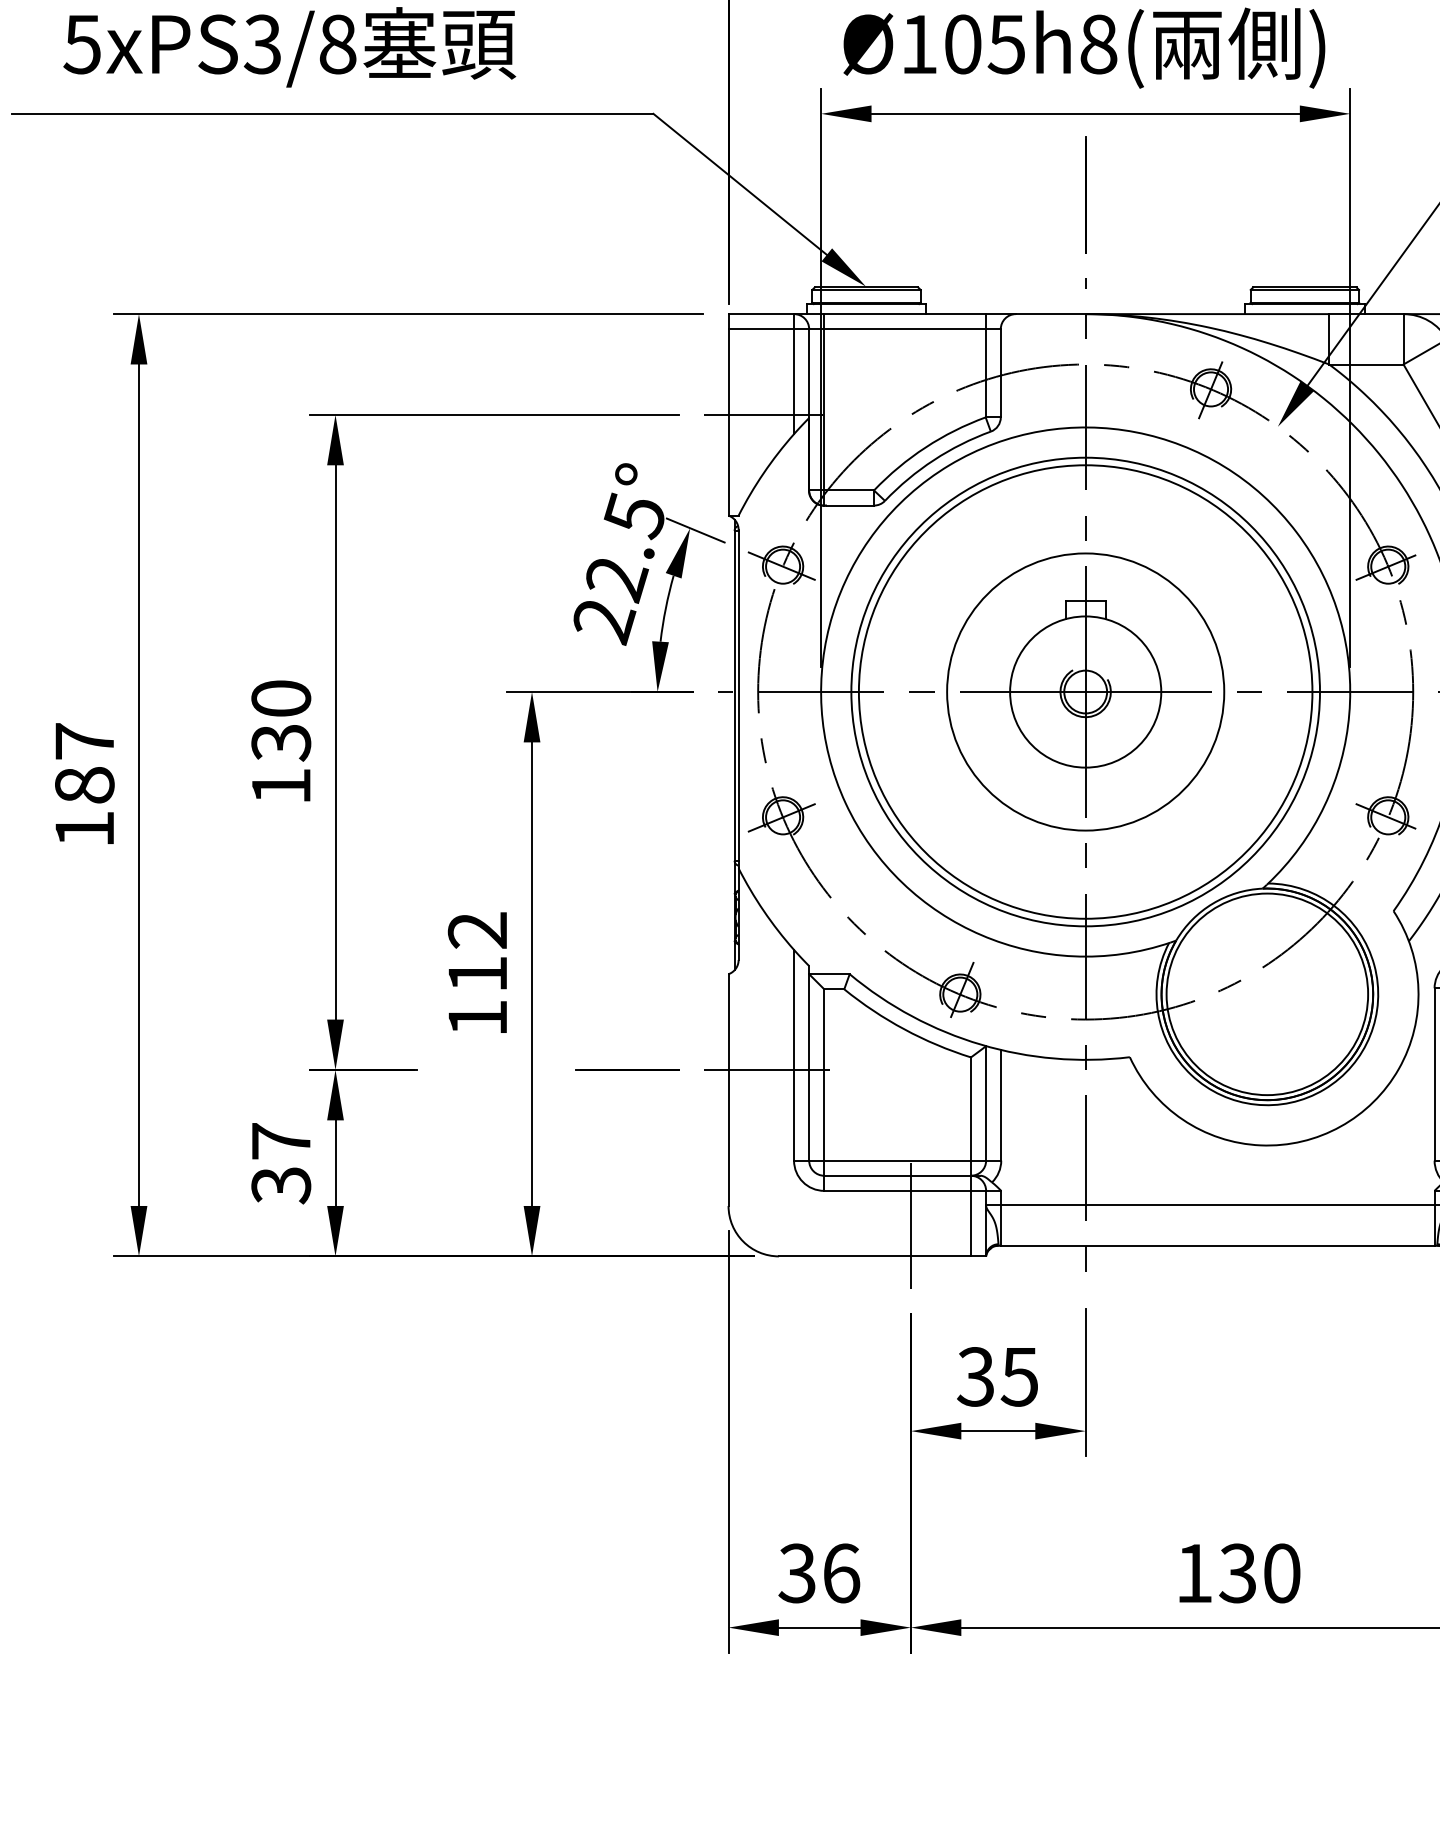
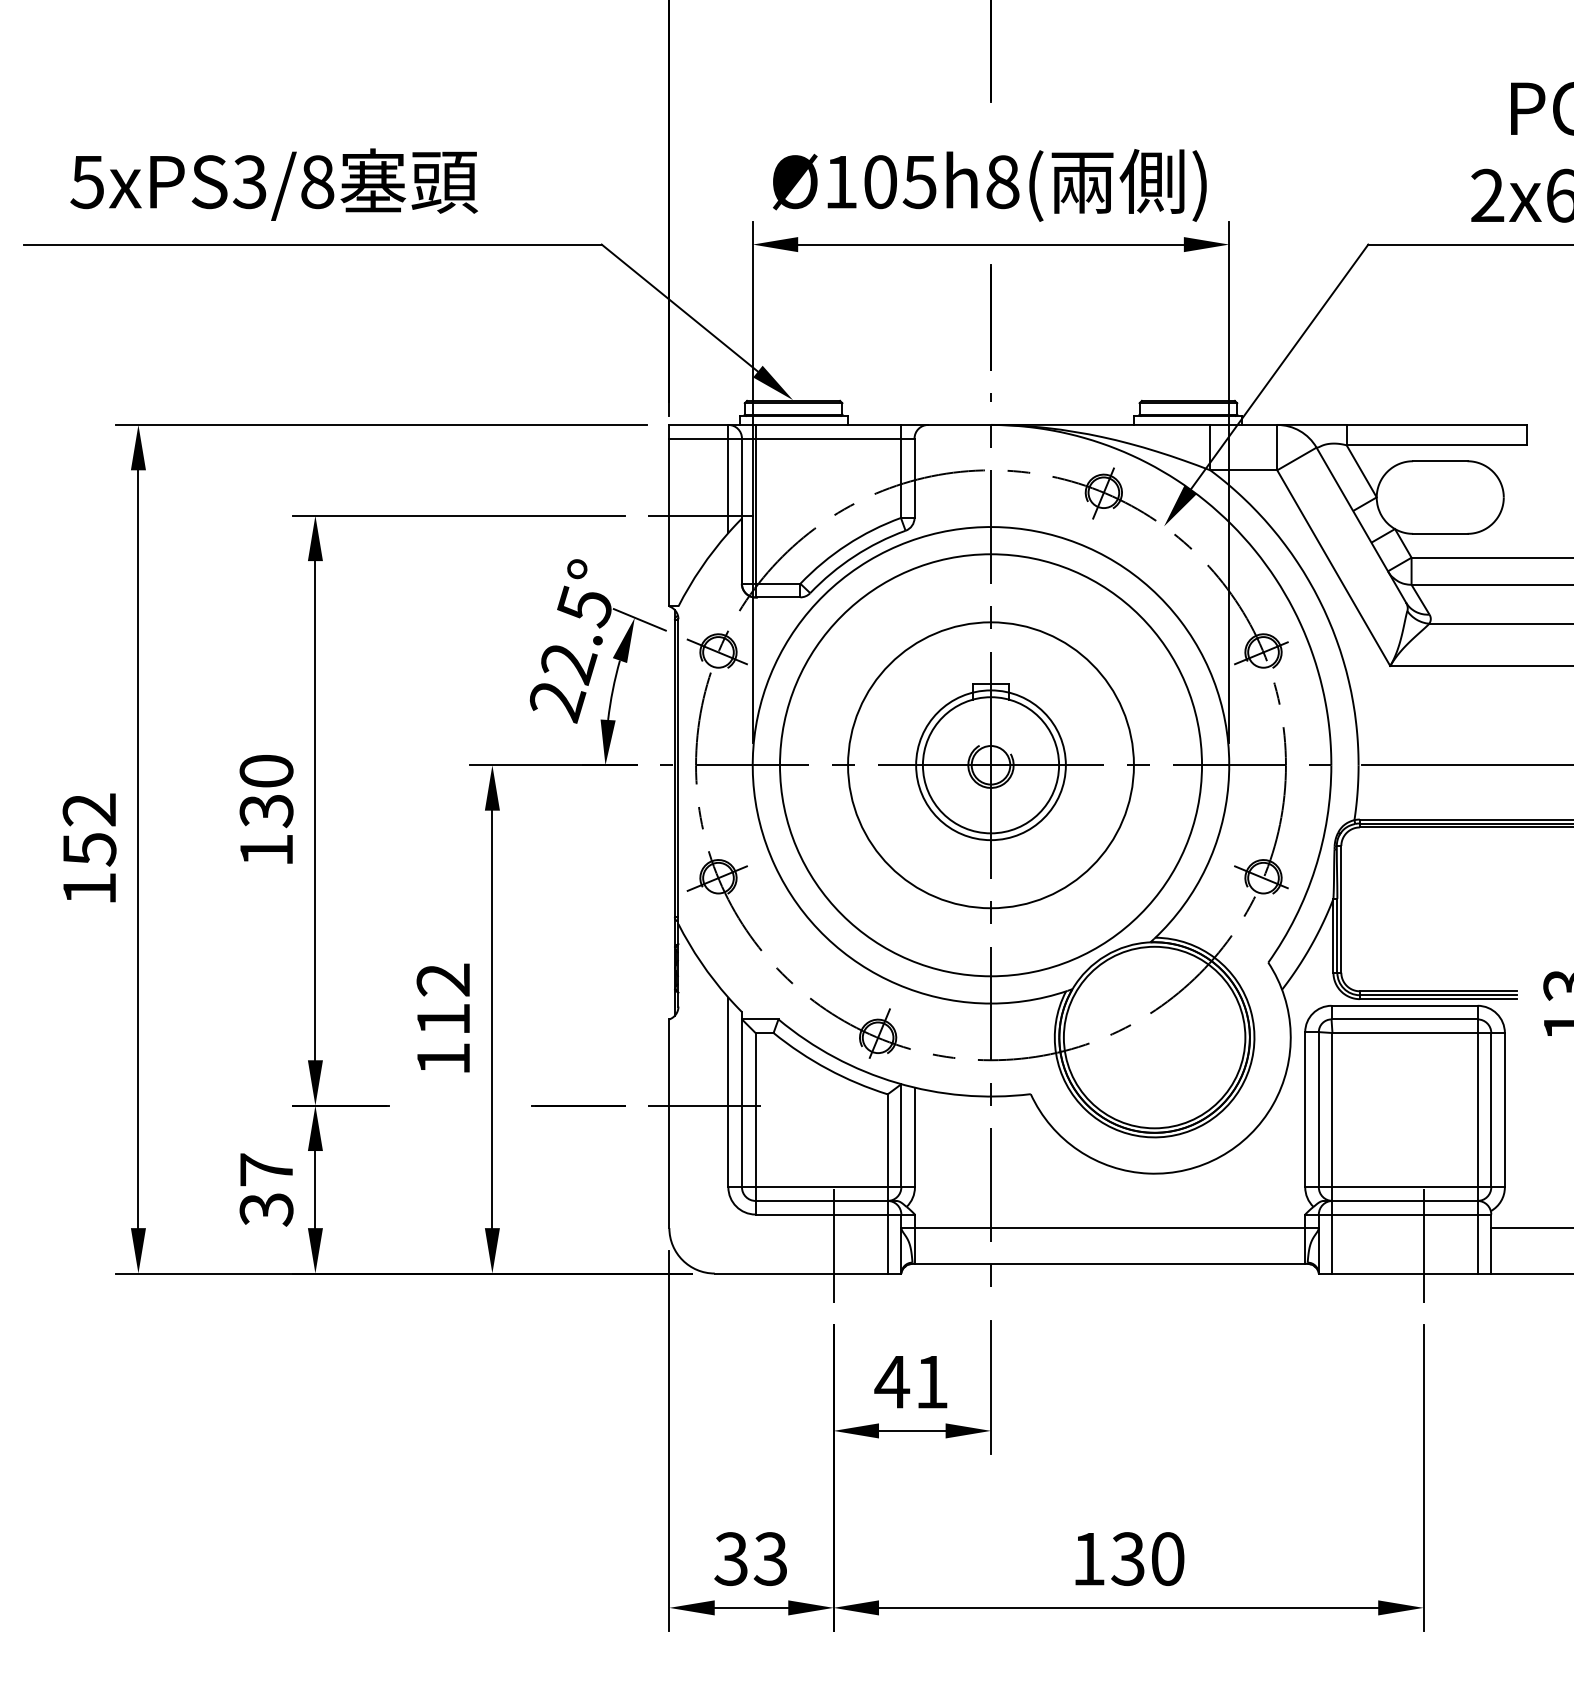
circle: (1085, 692) -> (990, 765), size x0.6
circle: (1085, 692) -> (990, 765), size x0.7
text: (84, 763) -> (89, 829), 187 -> 152
text: (996, 1377) -> (910, 1382), 35 -> 41
text: (840, 1573) -> (770, 1559), 36 -> 33

